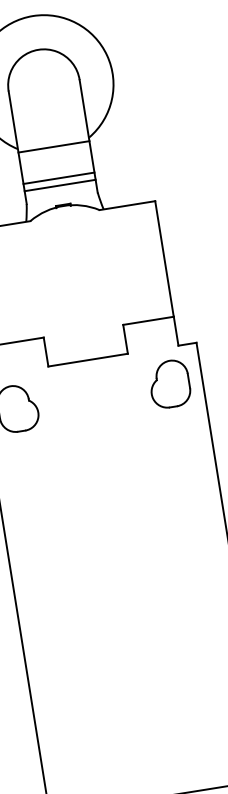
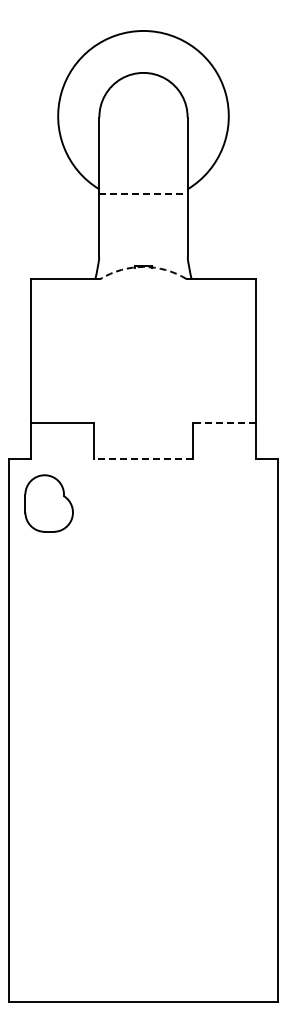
line: (53, 146) -> (143, 193), solid -> dashed
line: (58, 178) -> (143, 232), removed
line: (60, 185) -> (143, 241), removed
arc: (63, 205) -> (143, 266), solid -> dashed
line: (147, 320) -> (223, 422), solid -> dashed
line: (88, 360) -> (143, 458), solid -> dashed
part: (169, 384) -> (237, 503), removed

